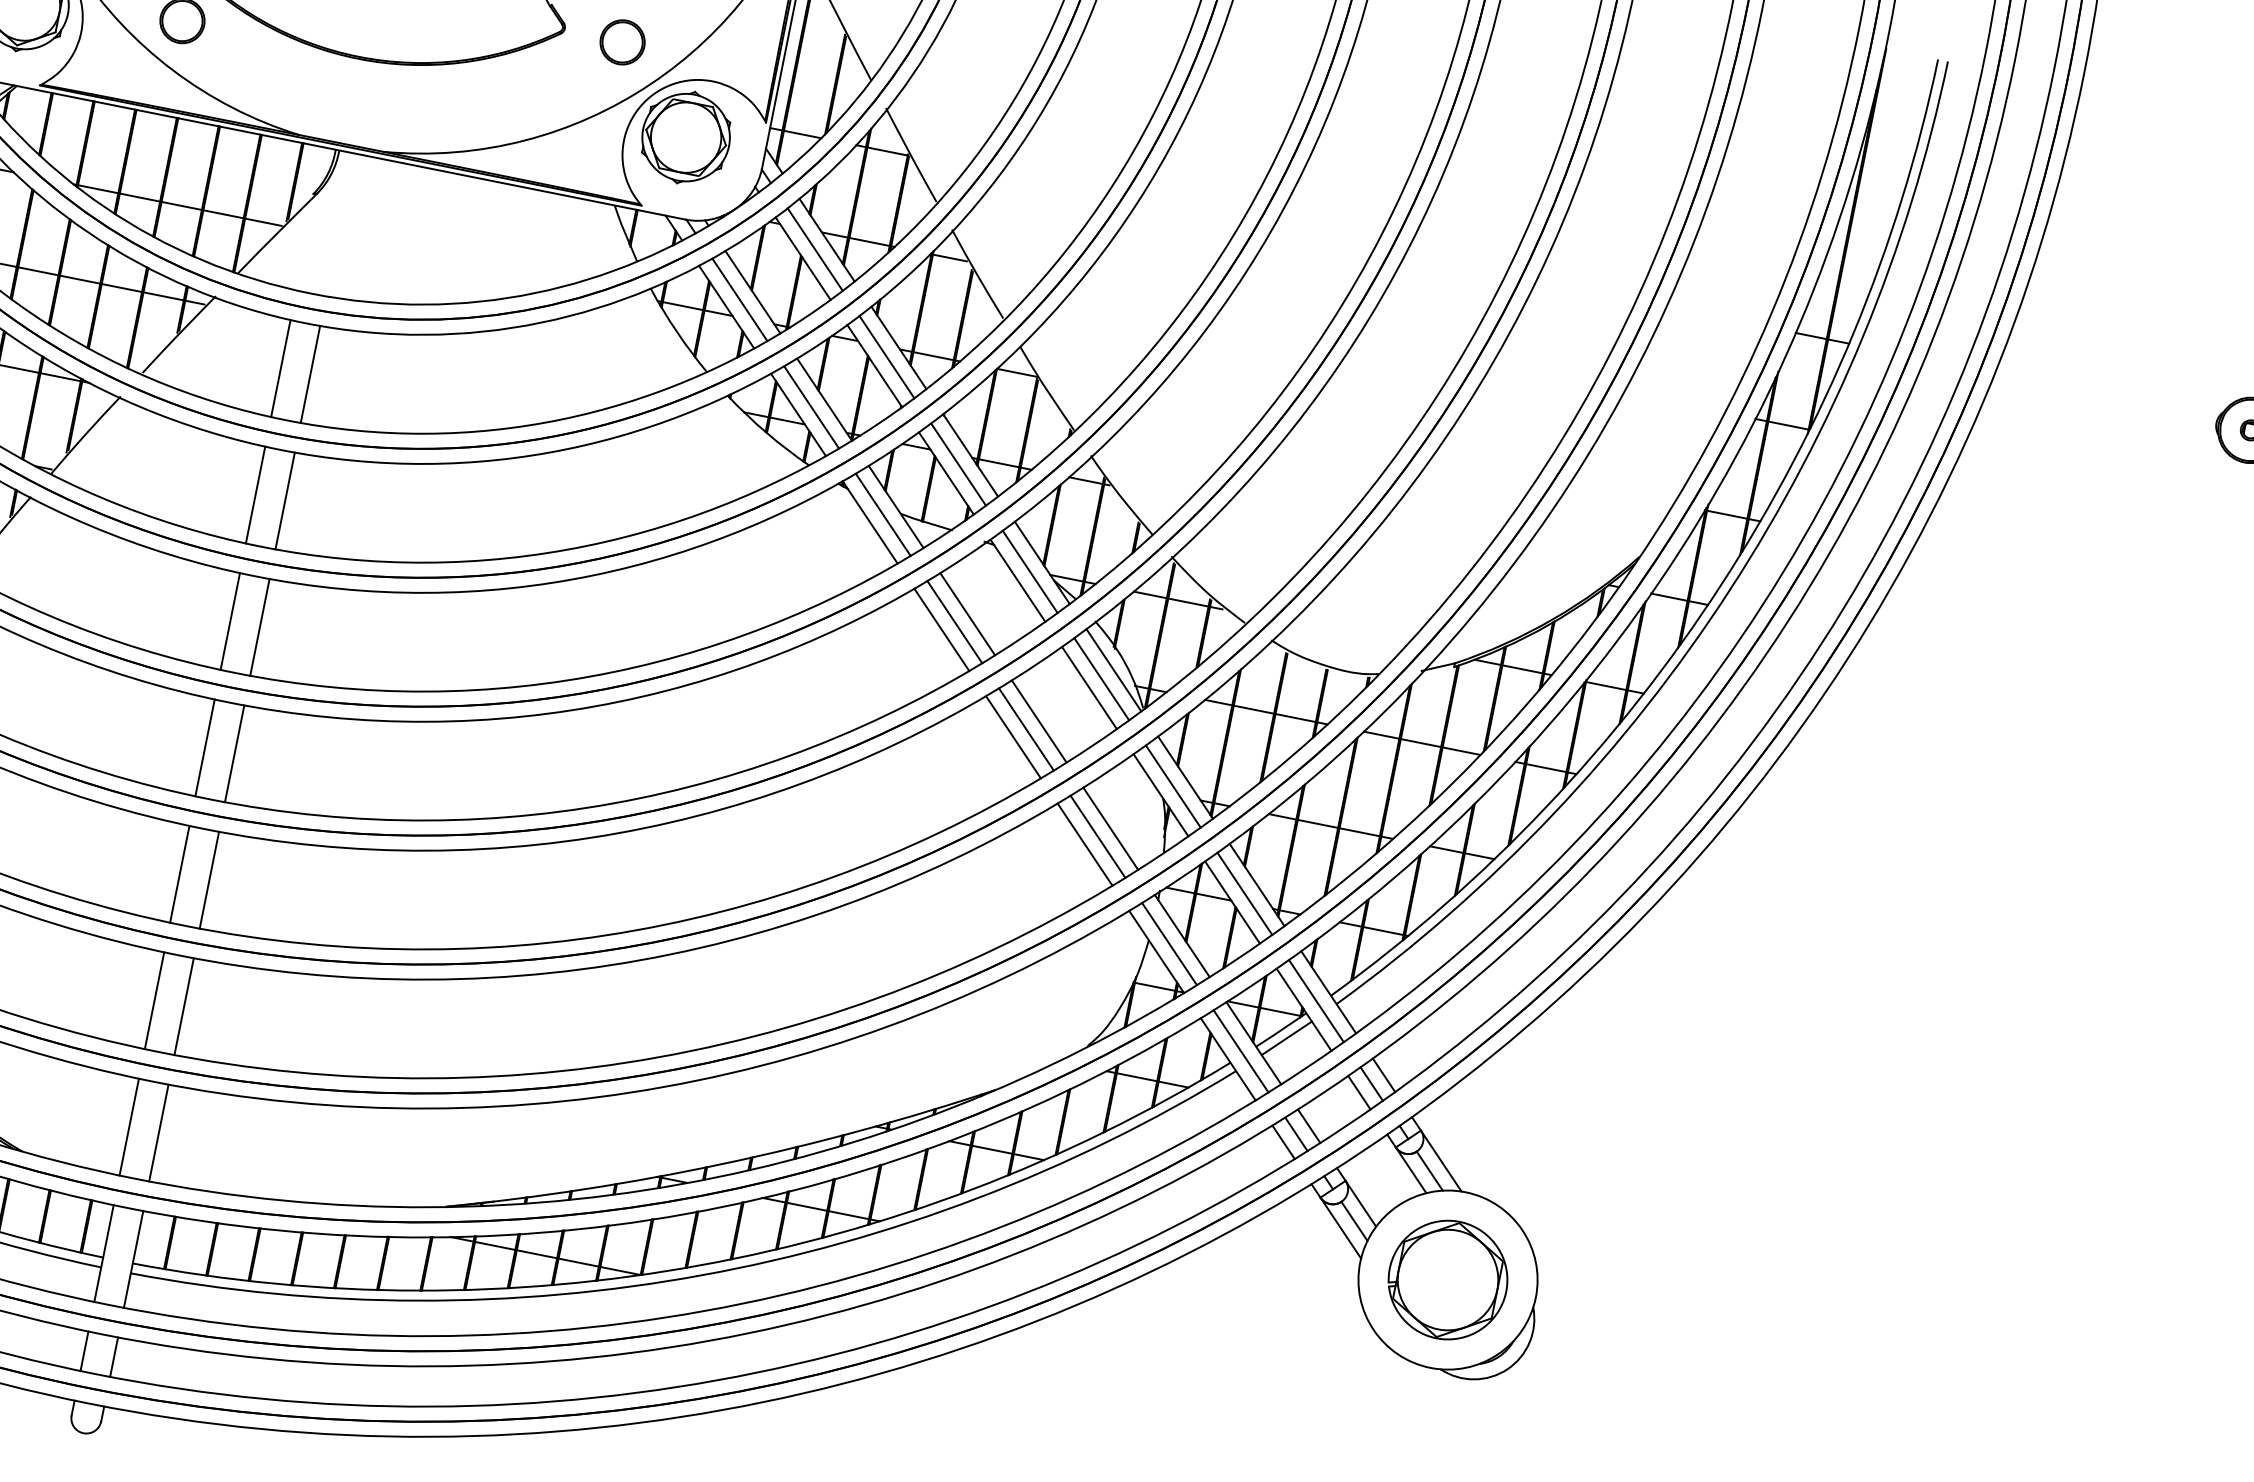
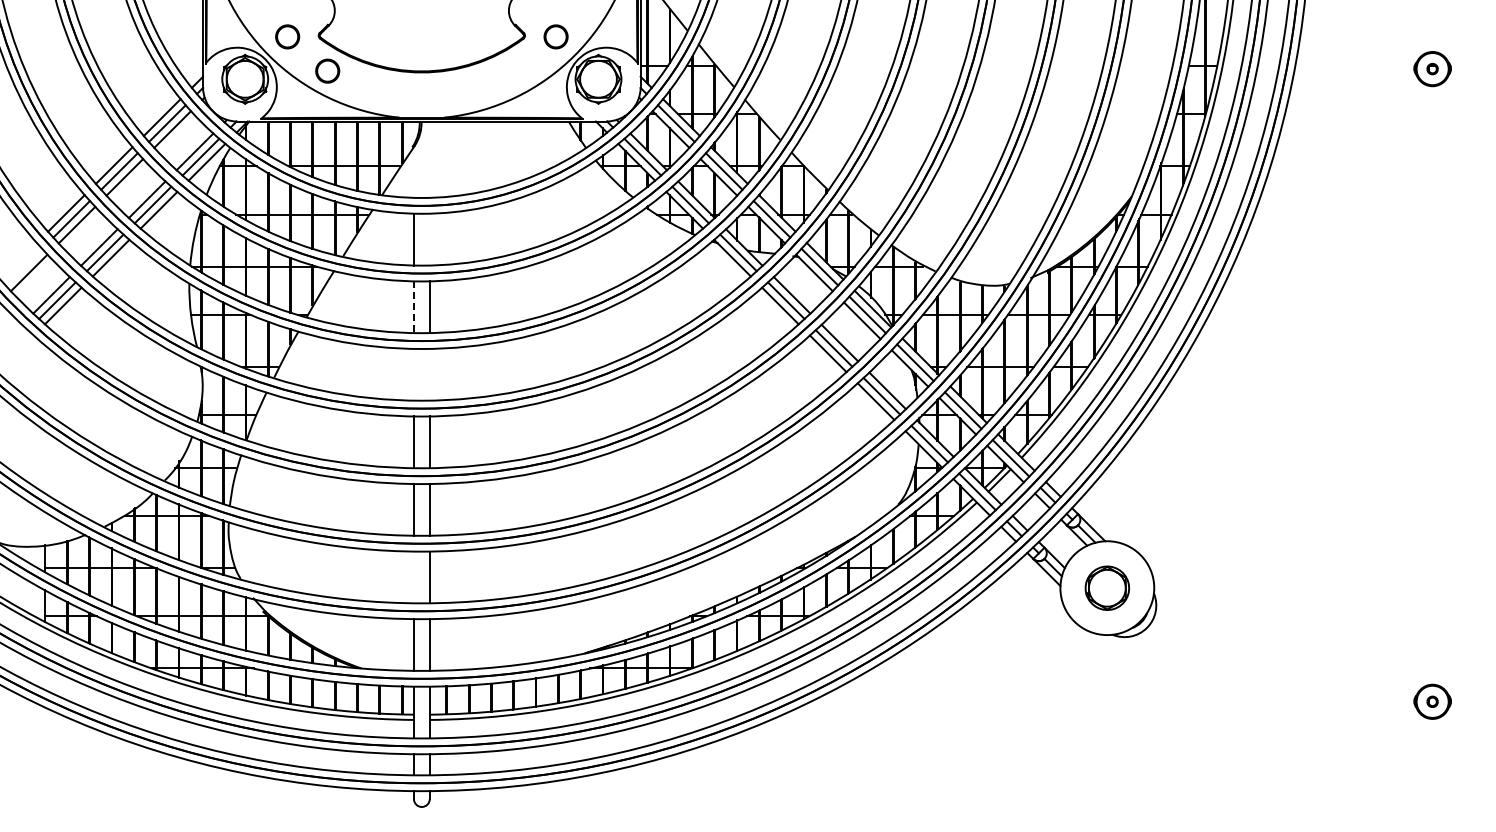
line: (309, 374) -> (429, 239), removed
line: (254, 495) -> (413, 307), solid -> dashed
line: (229, 620) -> (413, 374), removed
line: (259, 626) -> (429, 374), removed
line: (153, 1000) -> (413, 577), removed
part: (1448, 1280) -> (1107, 588), size x0.7

